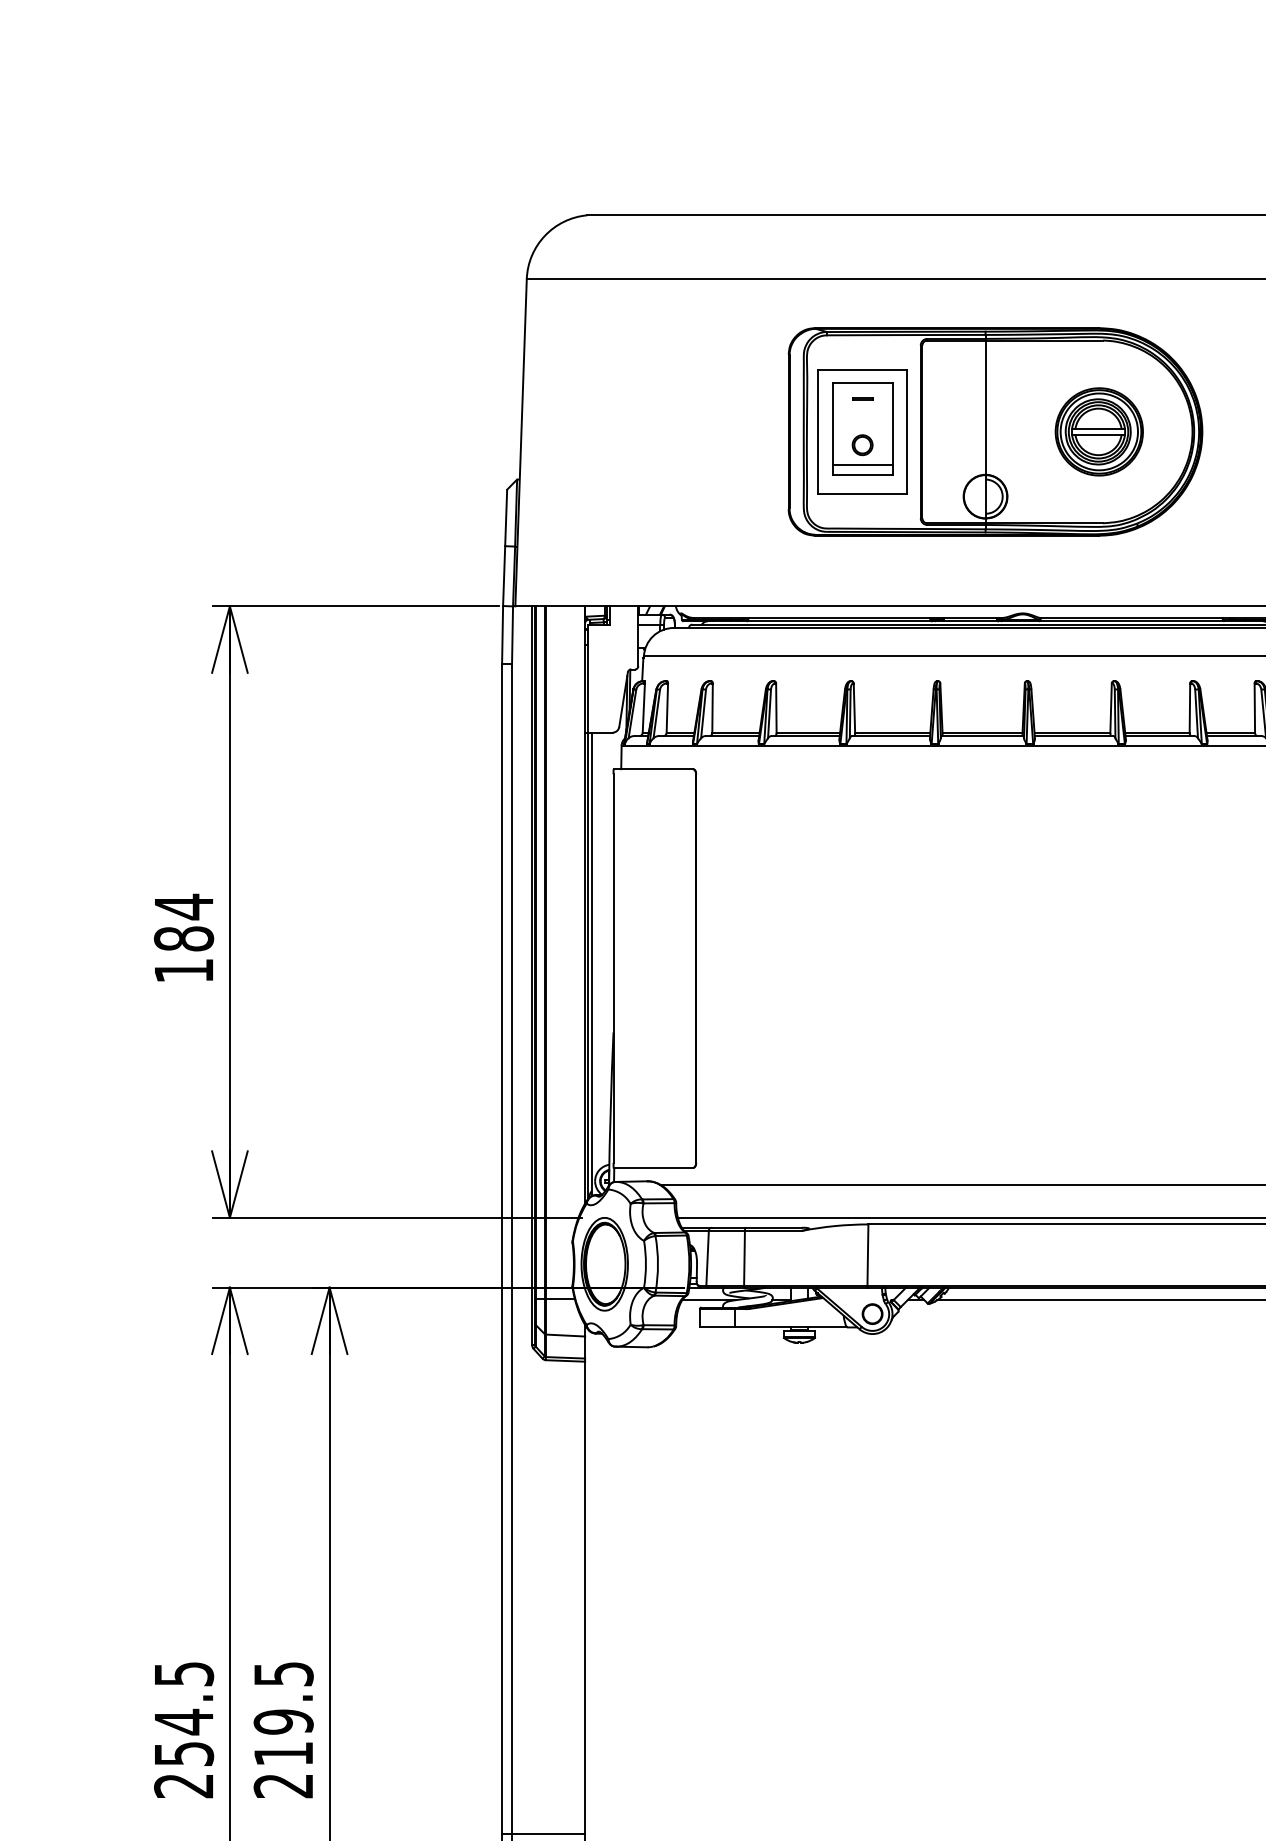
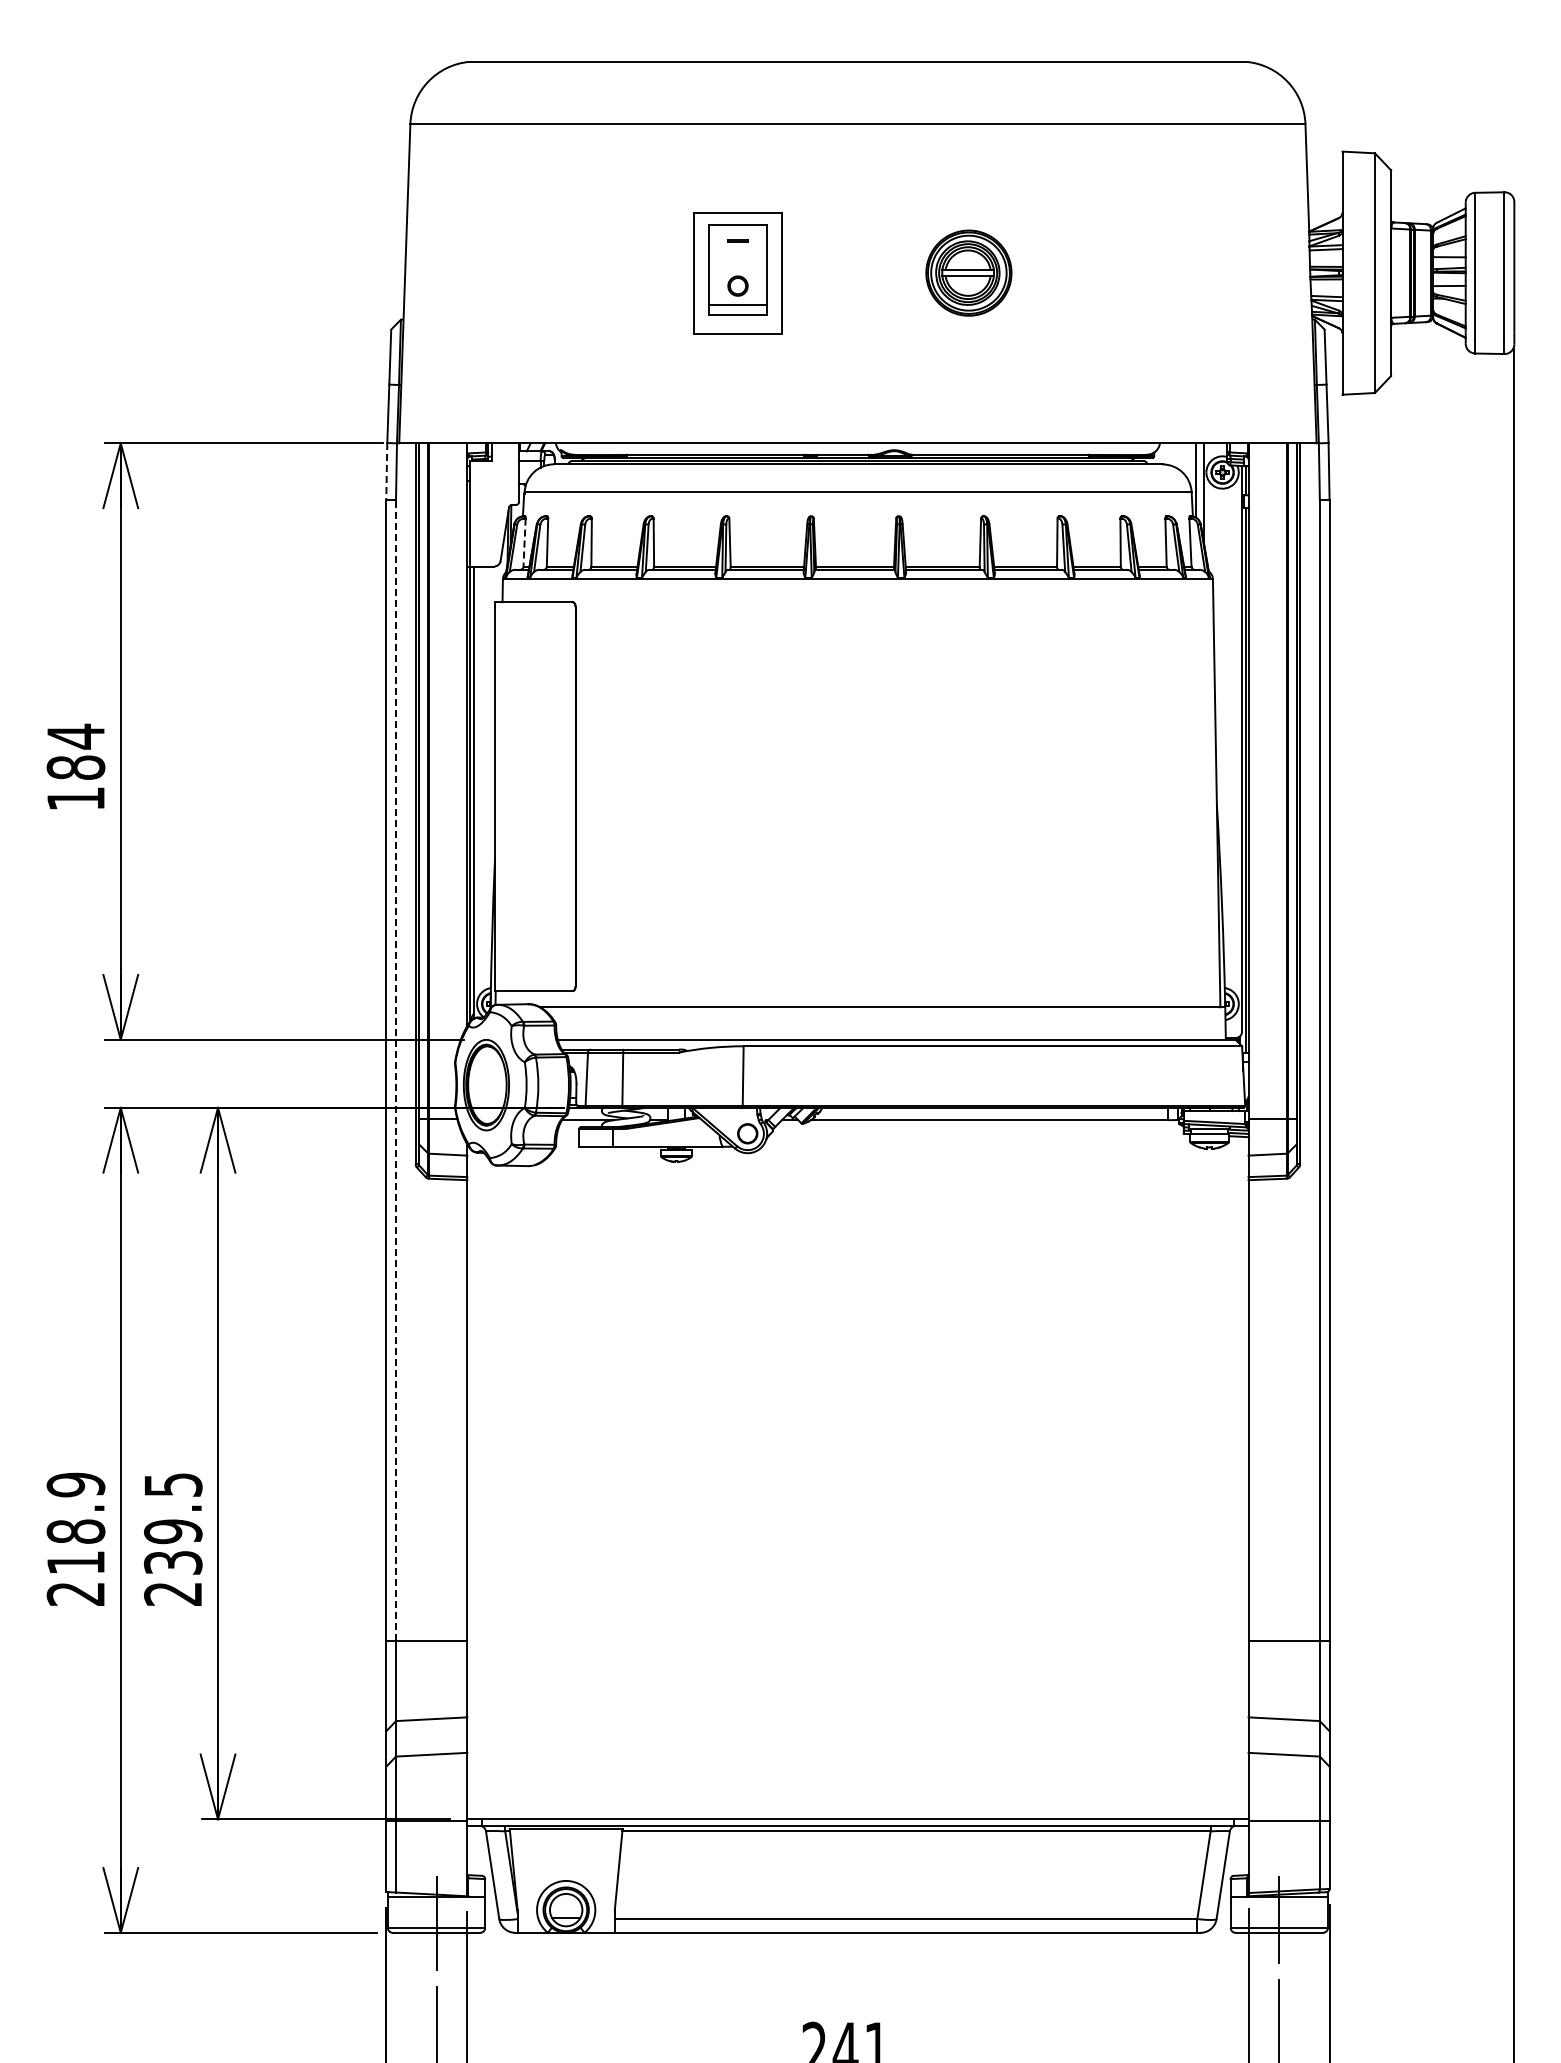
part: (995, 432) -> (867, 273), removed
line: (502, 635) -> (386, 471), solid -> dashed
line: (643, 709) -> (524, 543), solid -> dashed
line: (512, 1248) -> (396, 1069), solid -> dashed
text: (183, 1713) -> (75, 1523), 254.5 -> 218.9
text: (283, 1753) -> (173, 1562), 219.5 -> 239.5

